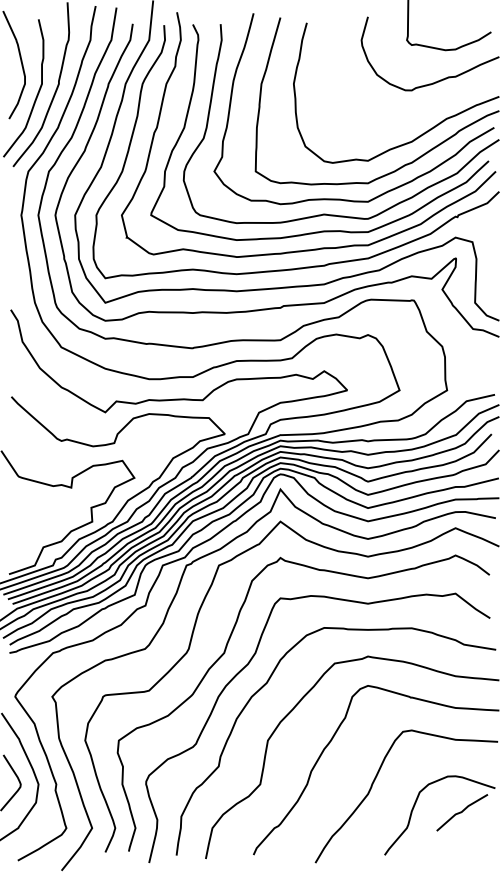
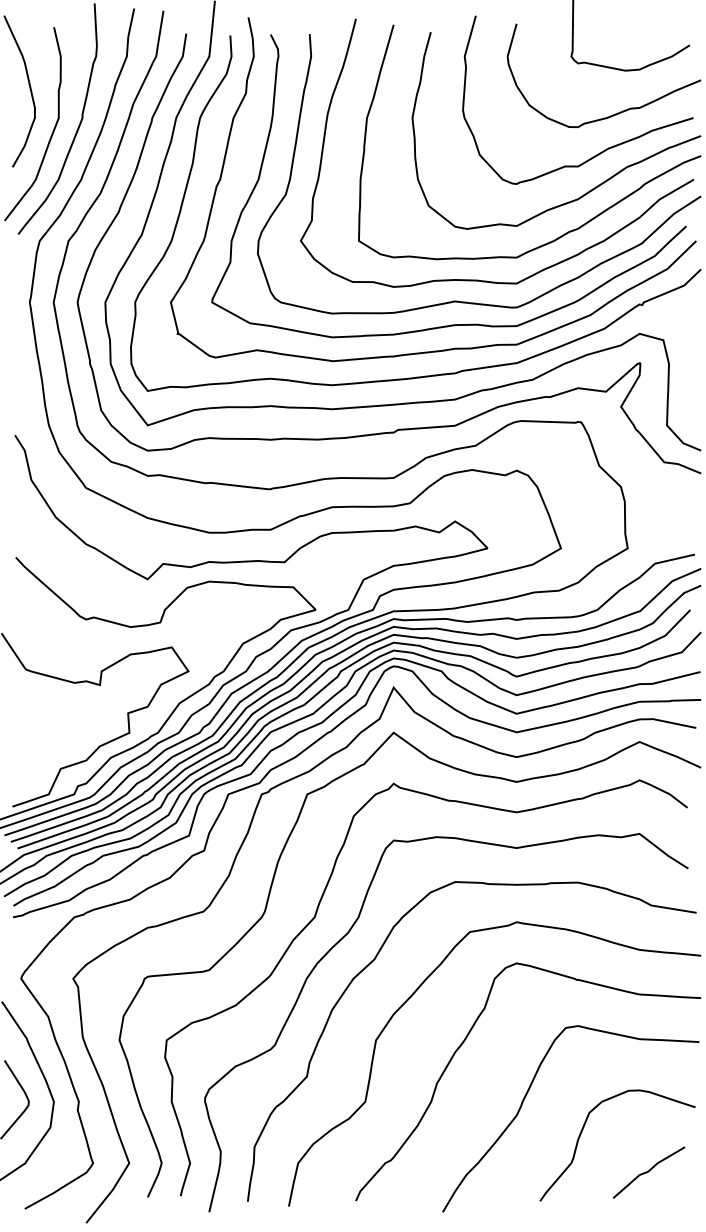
curve: (430, 106) -> (604, 149), added
line: (461, 812) -> (648, 1172), moved

